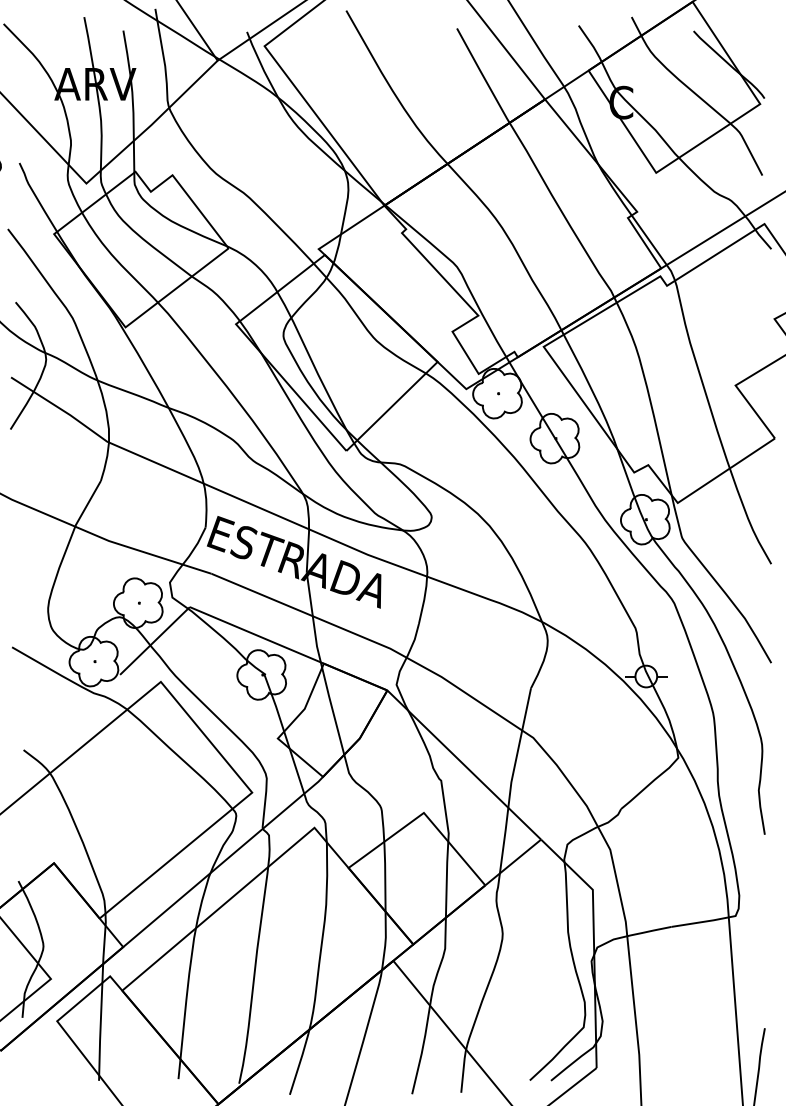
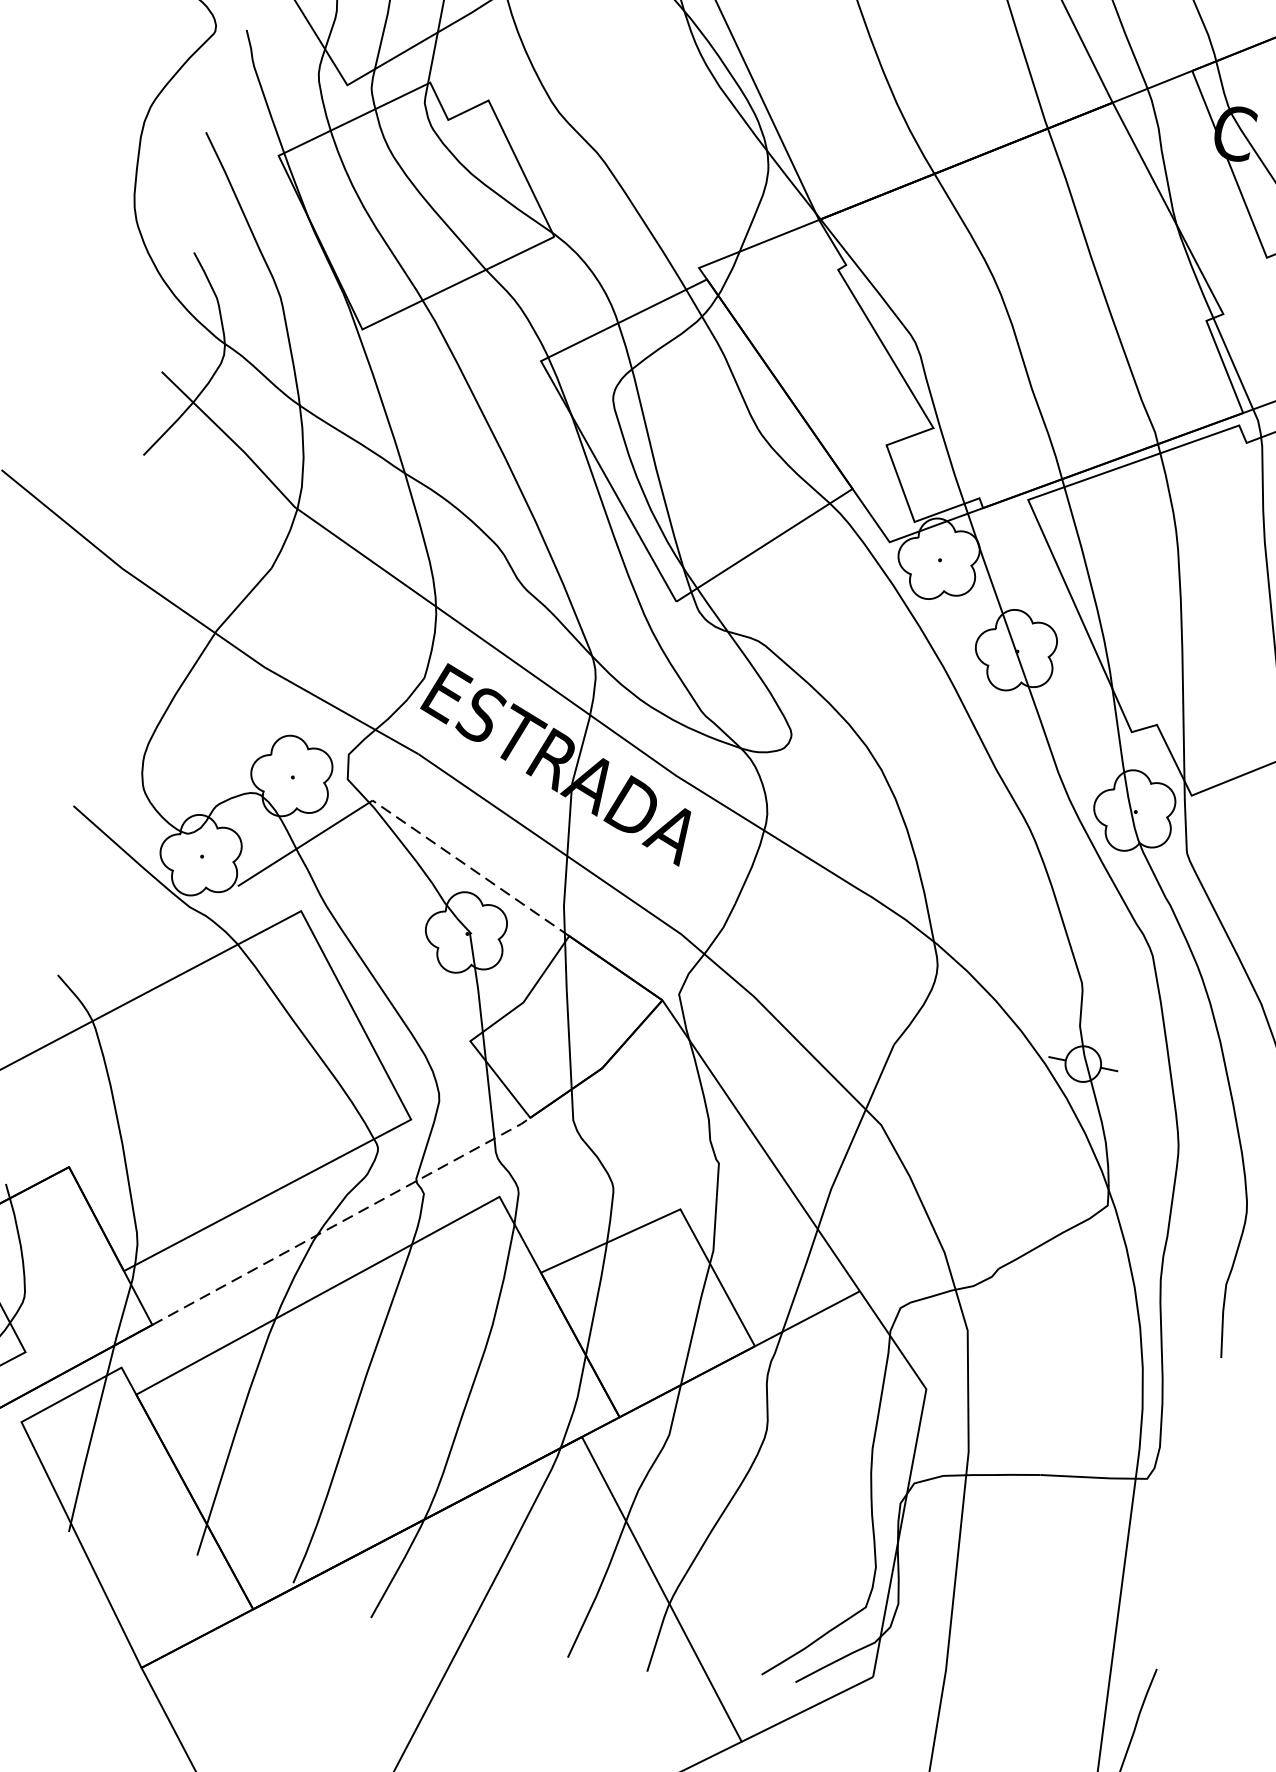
line: (256, 635) -> (470, 868), solid -> dashed
line: (223, 861) -> (342, 1220), solid -> dashed

